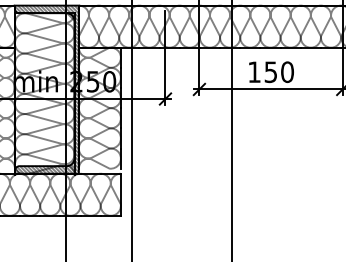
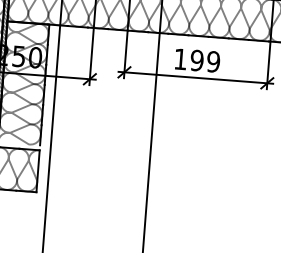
text: (278, 72) -> (204, 61), 150 -> 199

